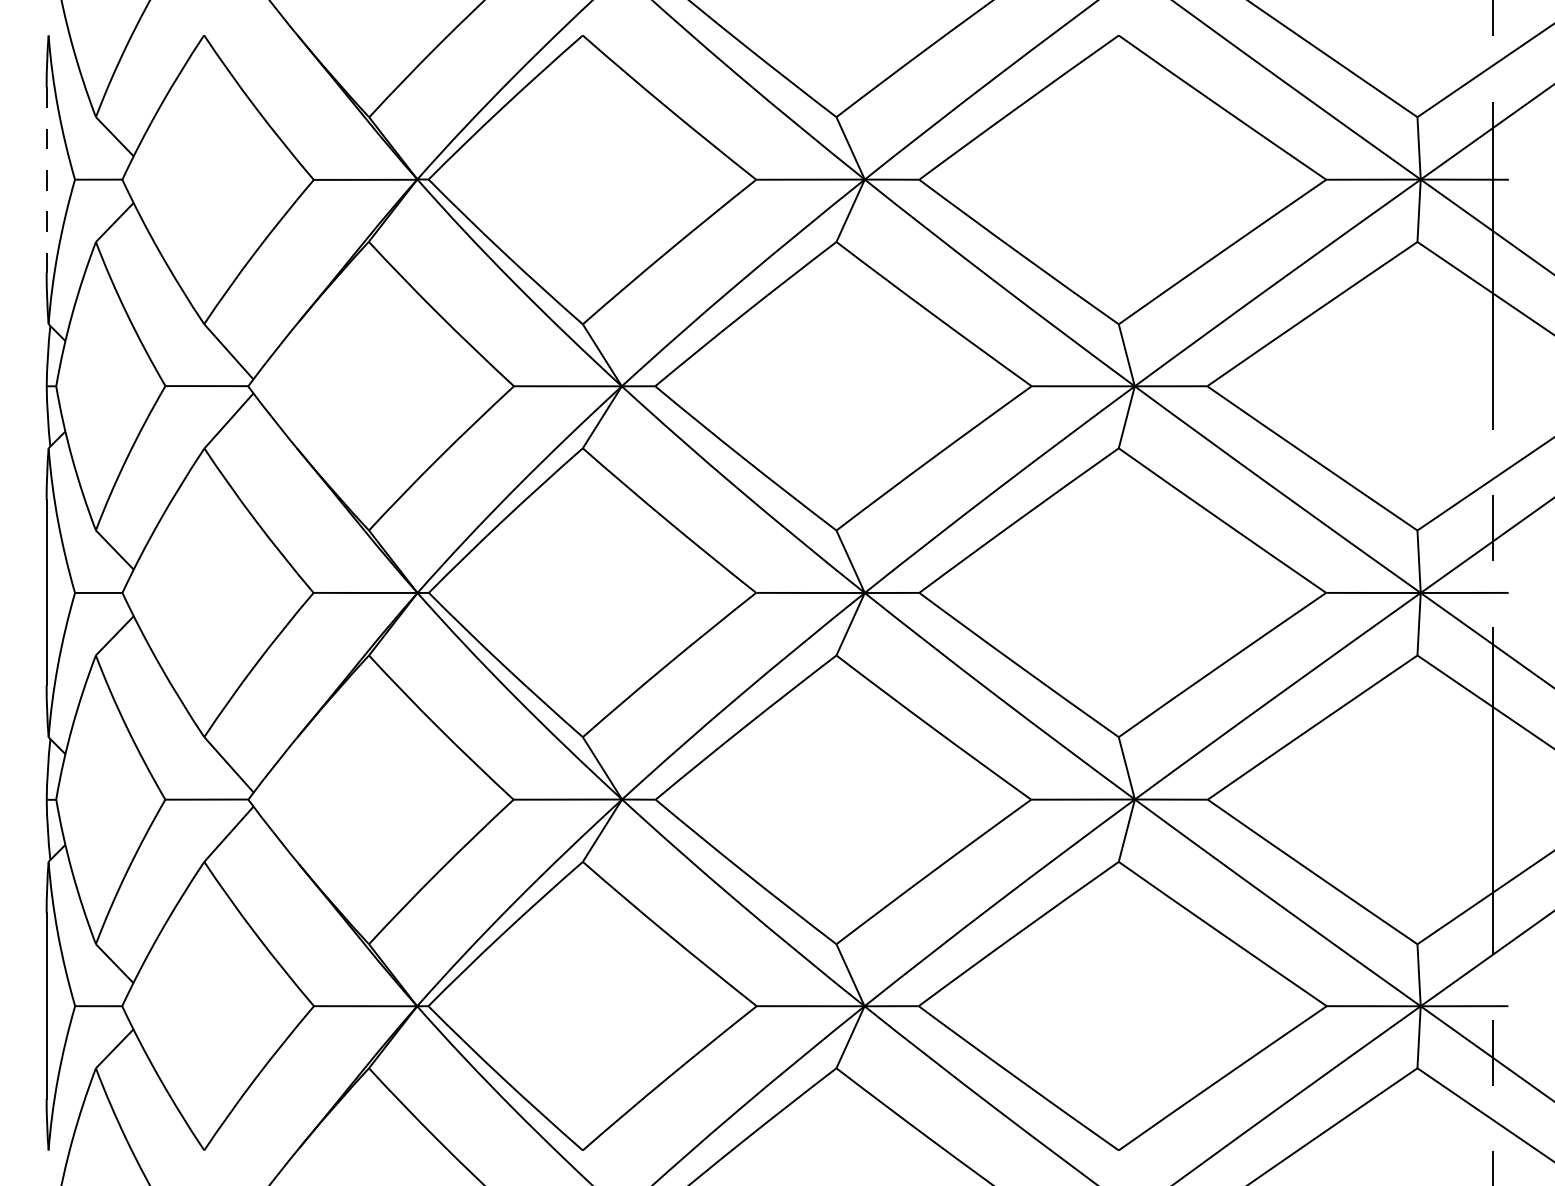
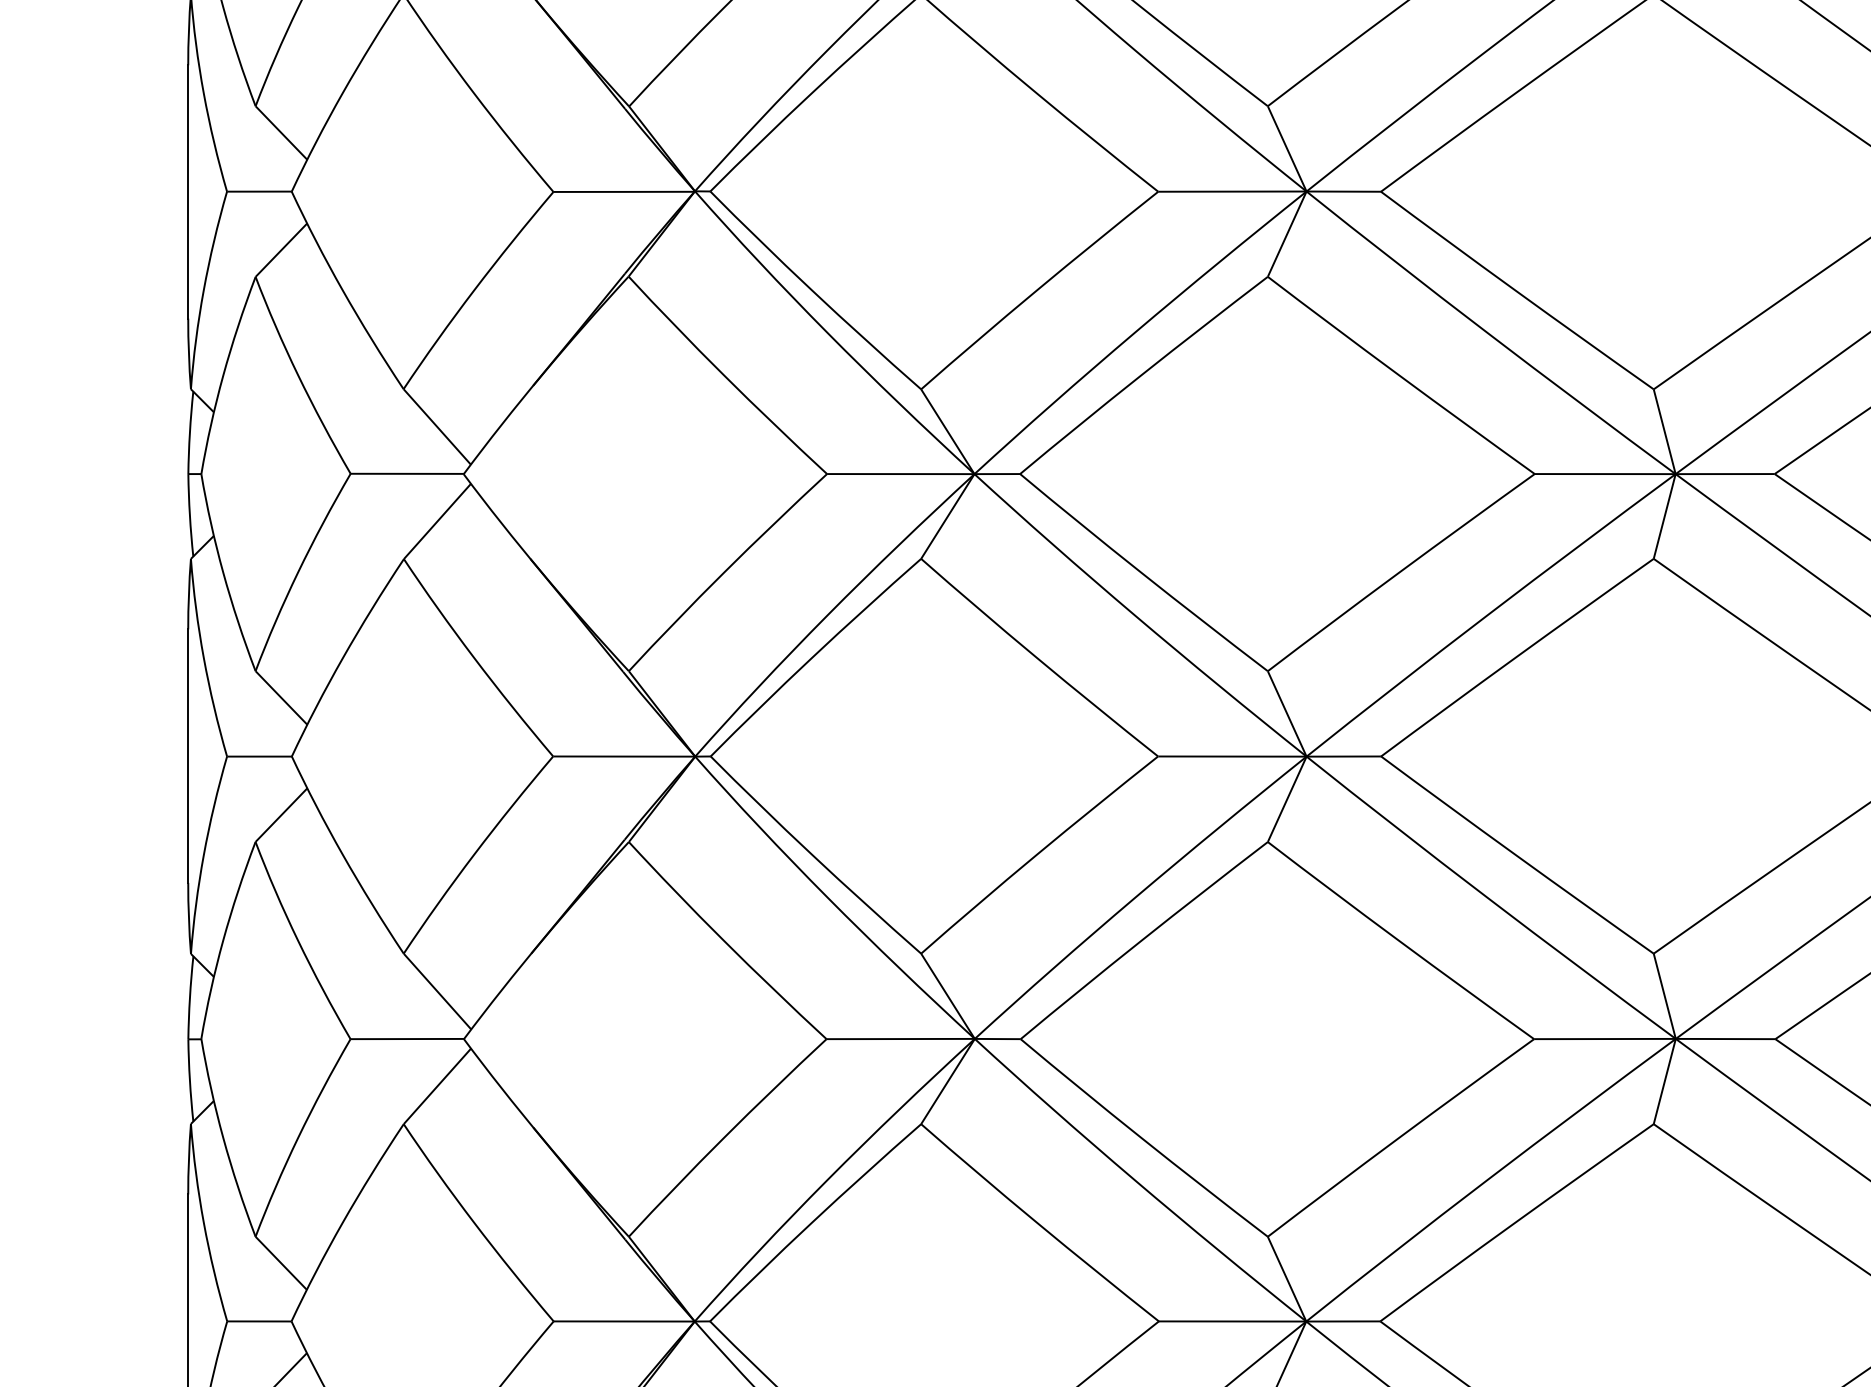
line: (46, 179) -> (188, 191), dashed -> solid

